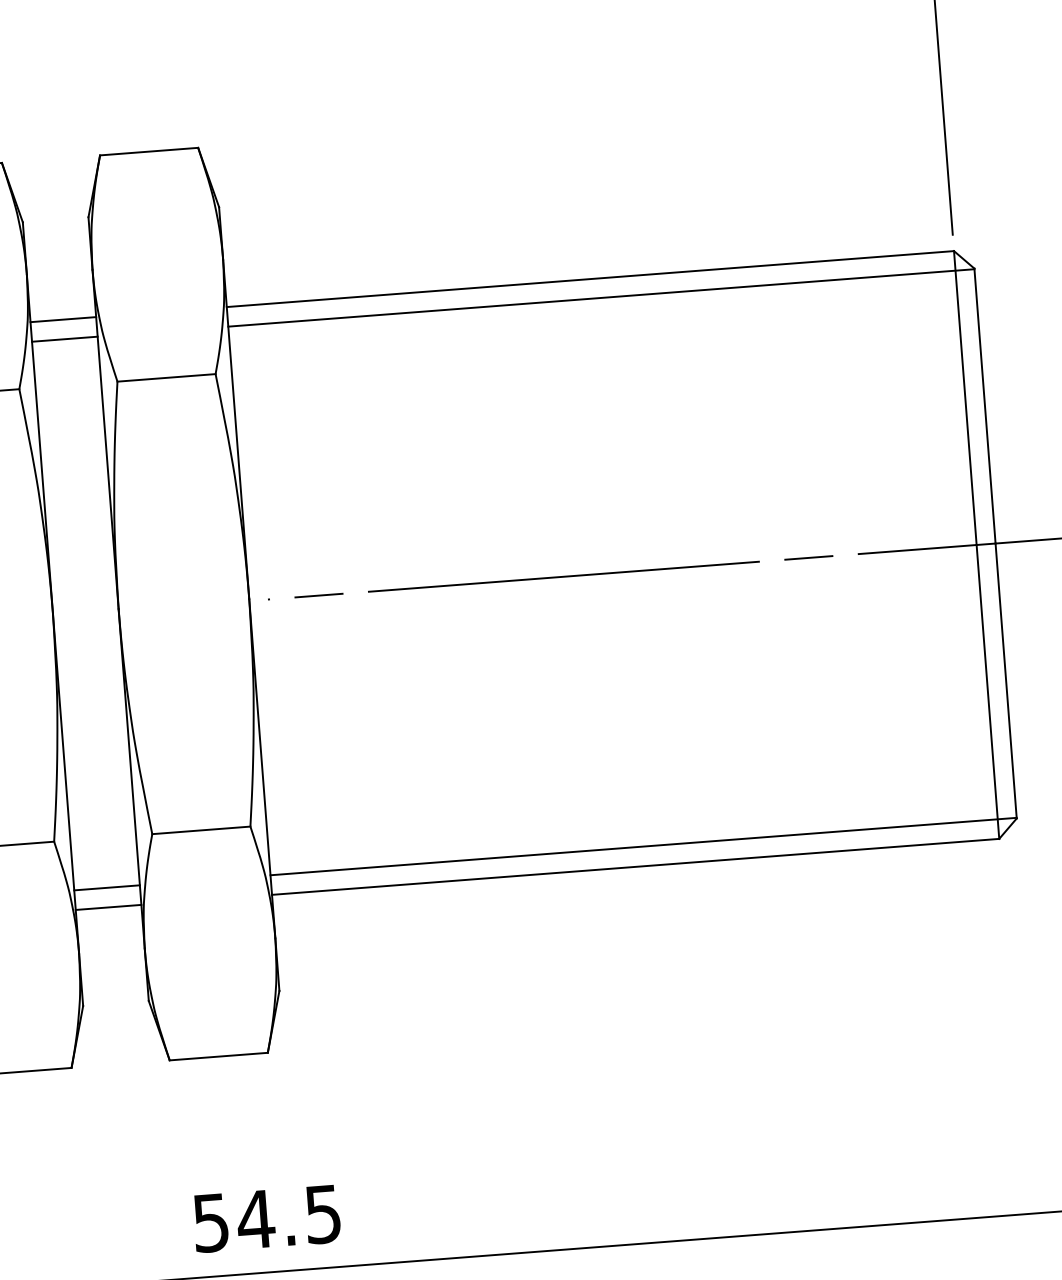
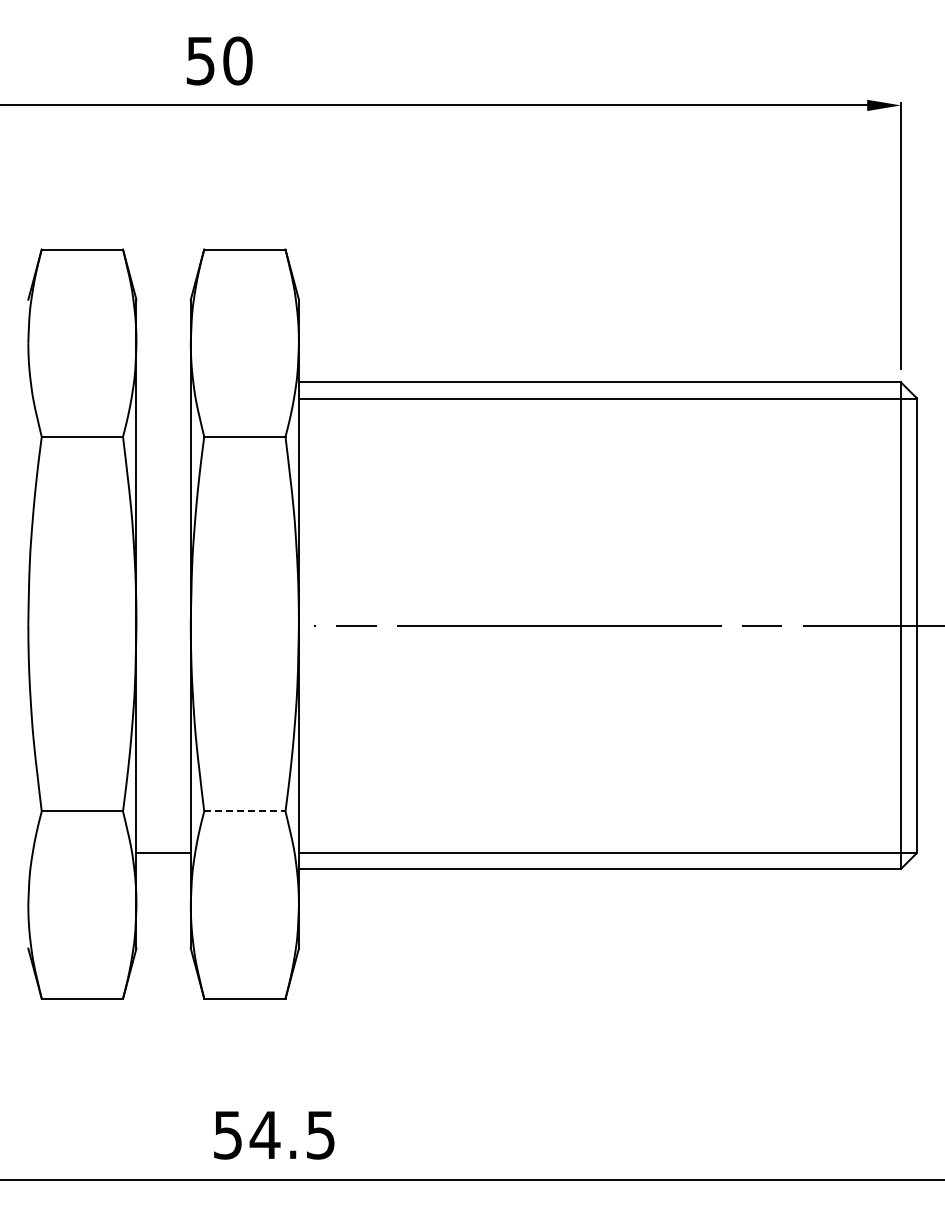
line: (63, 319) -> (163, 382), removed
line: (64, 339) -> (163, 398), removed
line: (200, 830) -> (244, 811), solid -> dashed
line: (108, 906) -> (163, 868), removed

